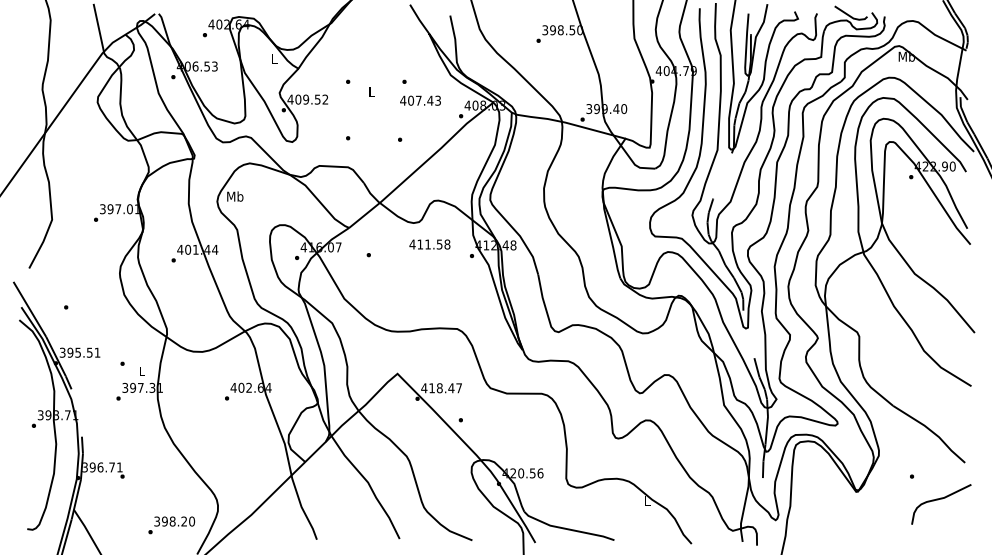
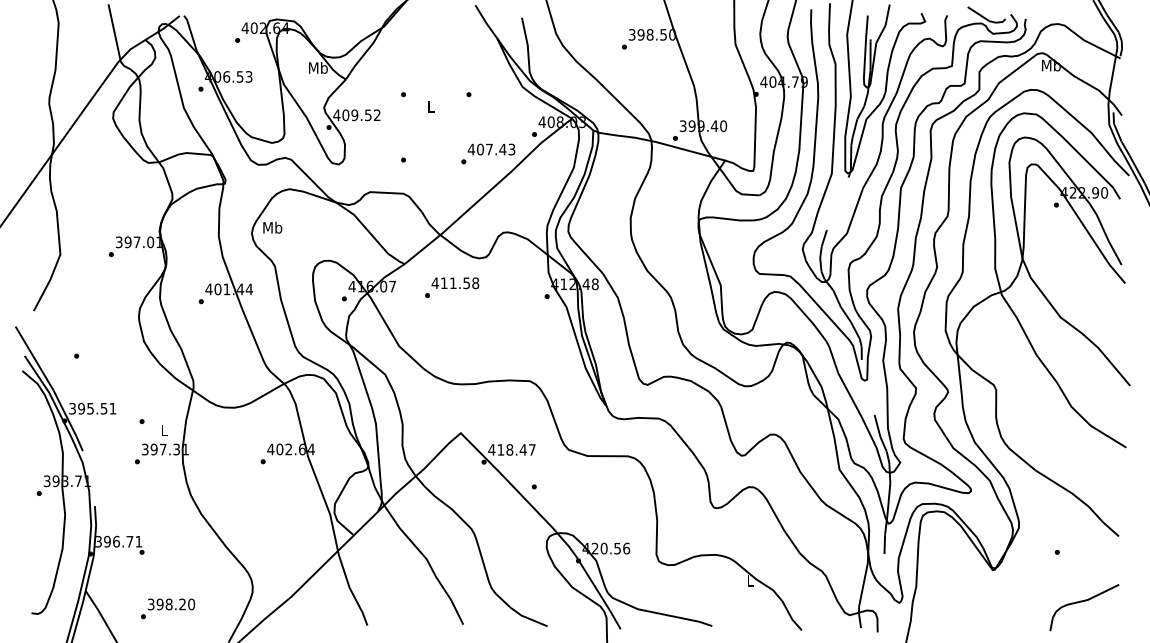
text: (274, 58) -> (318, 67), L -> Mb
text: (420, 100) -> (491, 149), moved
text: (430, 244) -> (455, 283), moved
curve: (939, 500) -> (1082, 602), moved
text: (172, 525) -> (168, 608), moved

